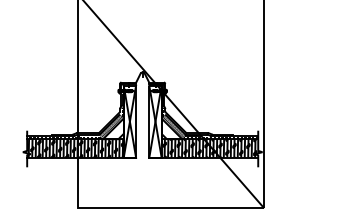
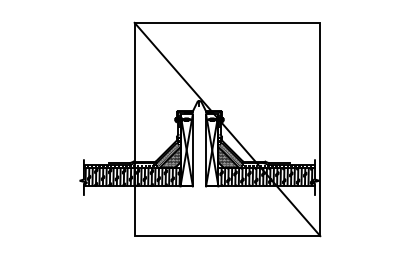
hatch: (113, 128) -> (170, 157), added
hatch: (170, 128) -> (227, 157), added

